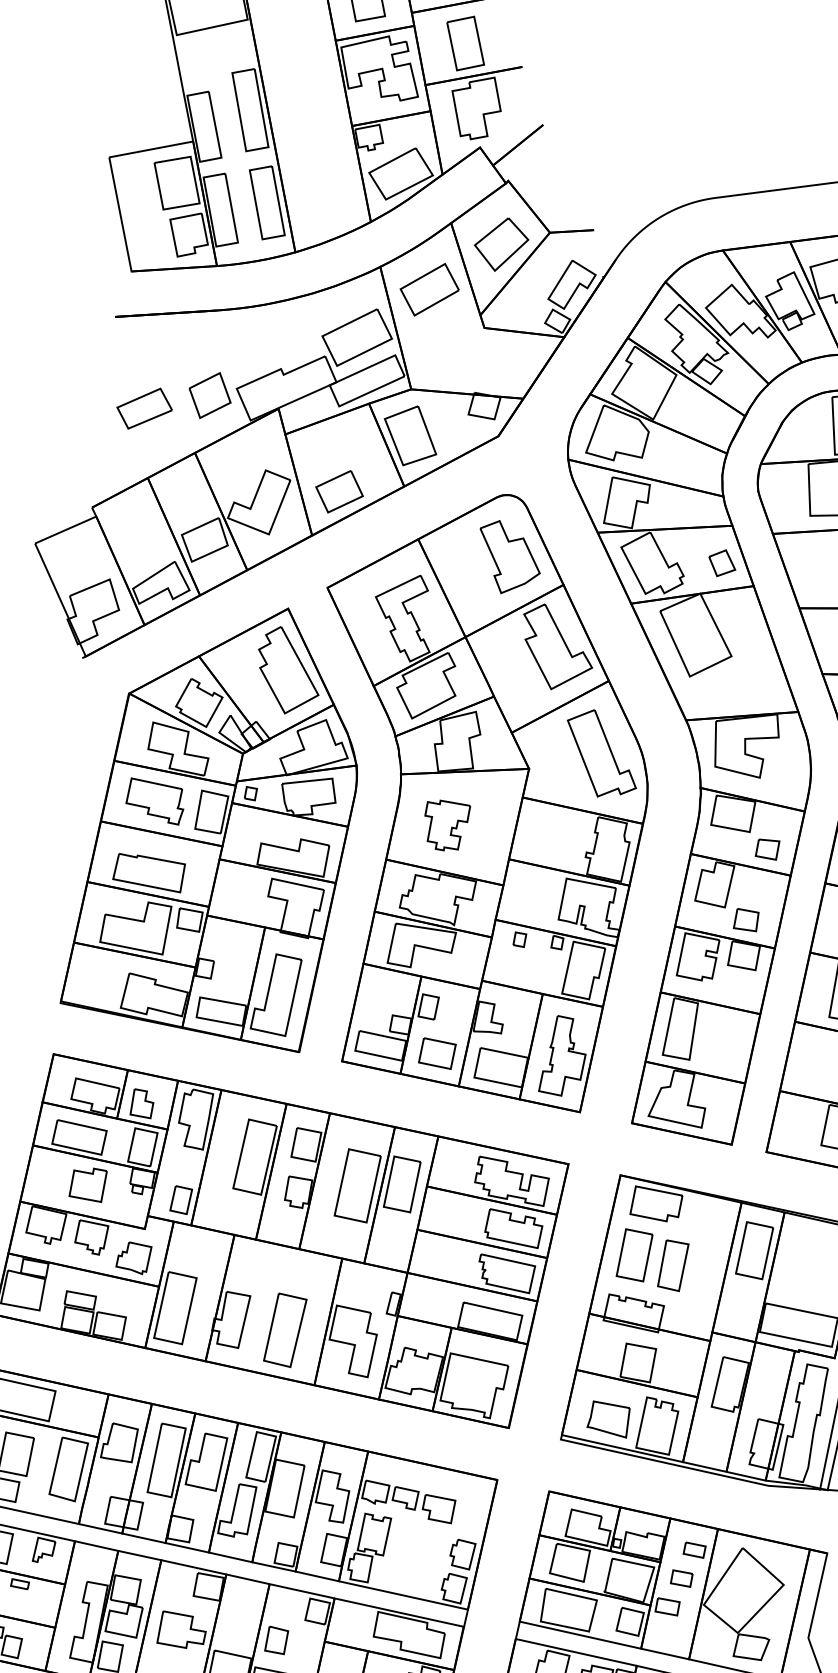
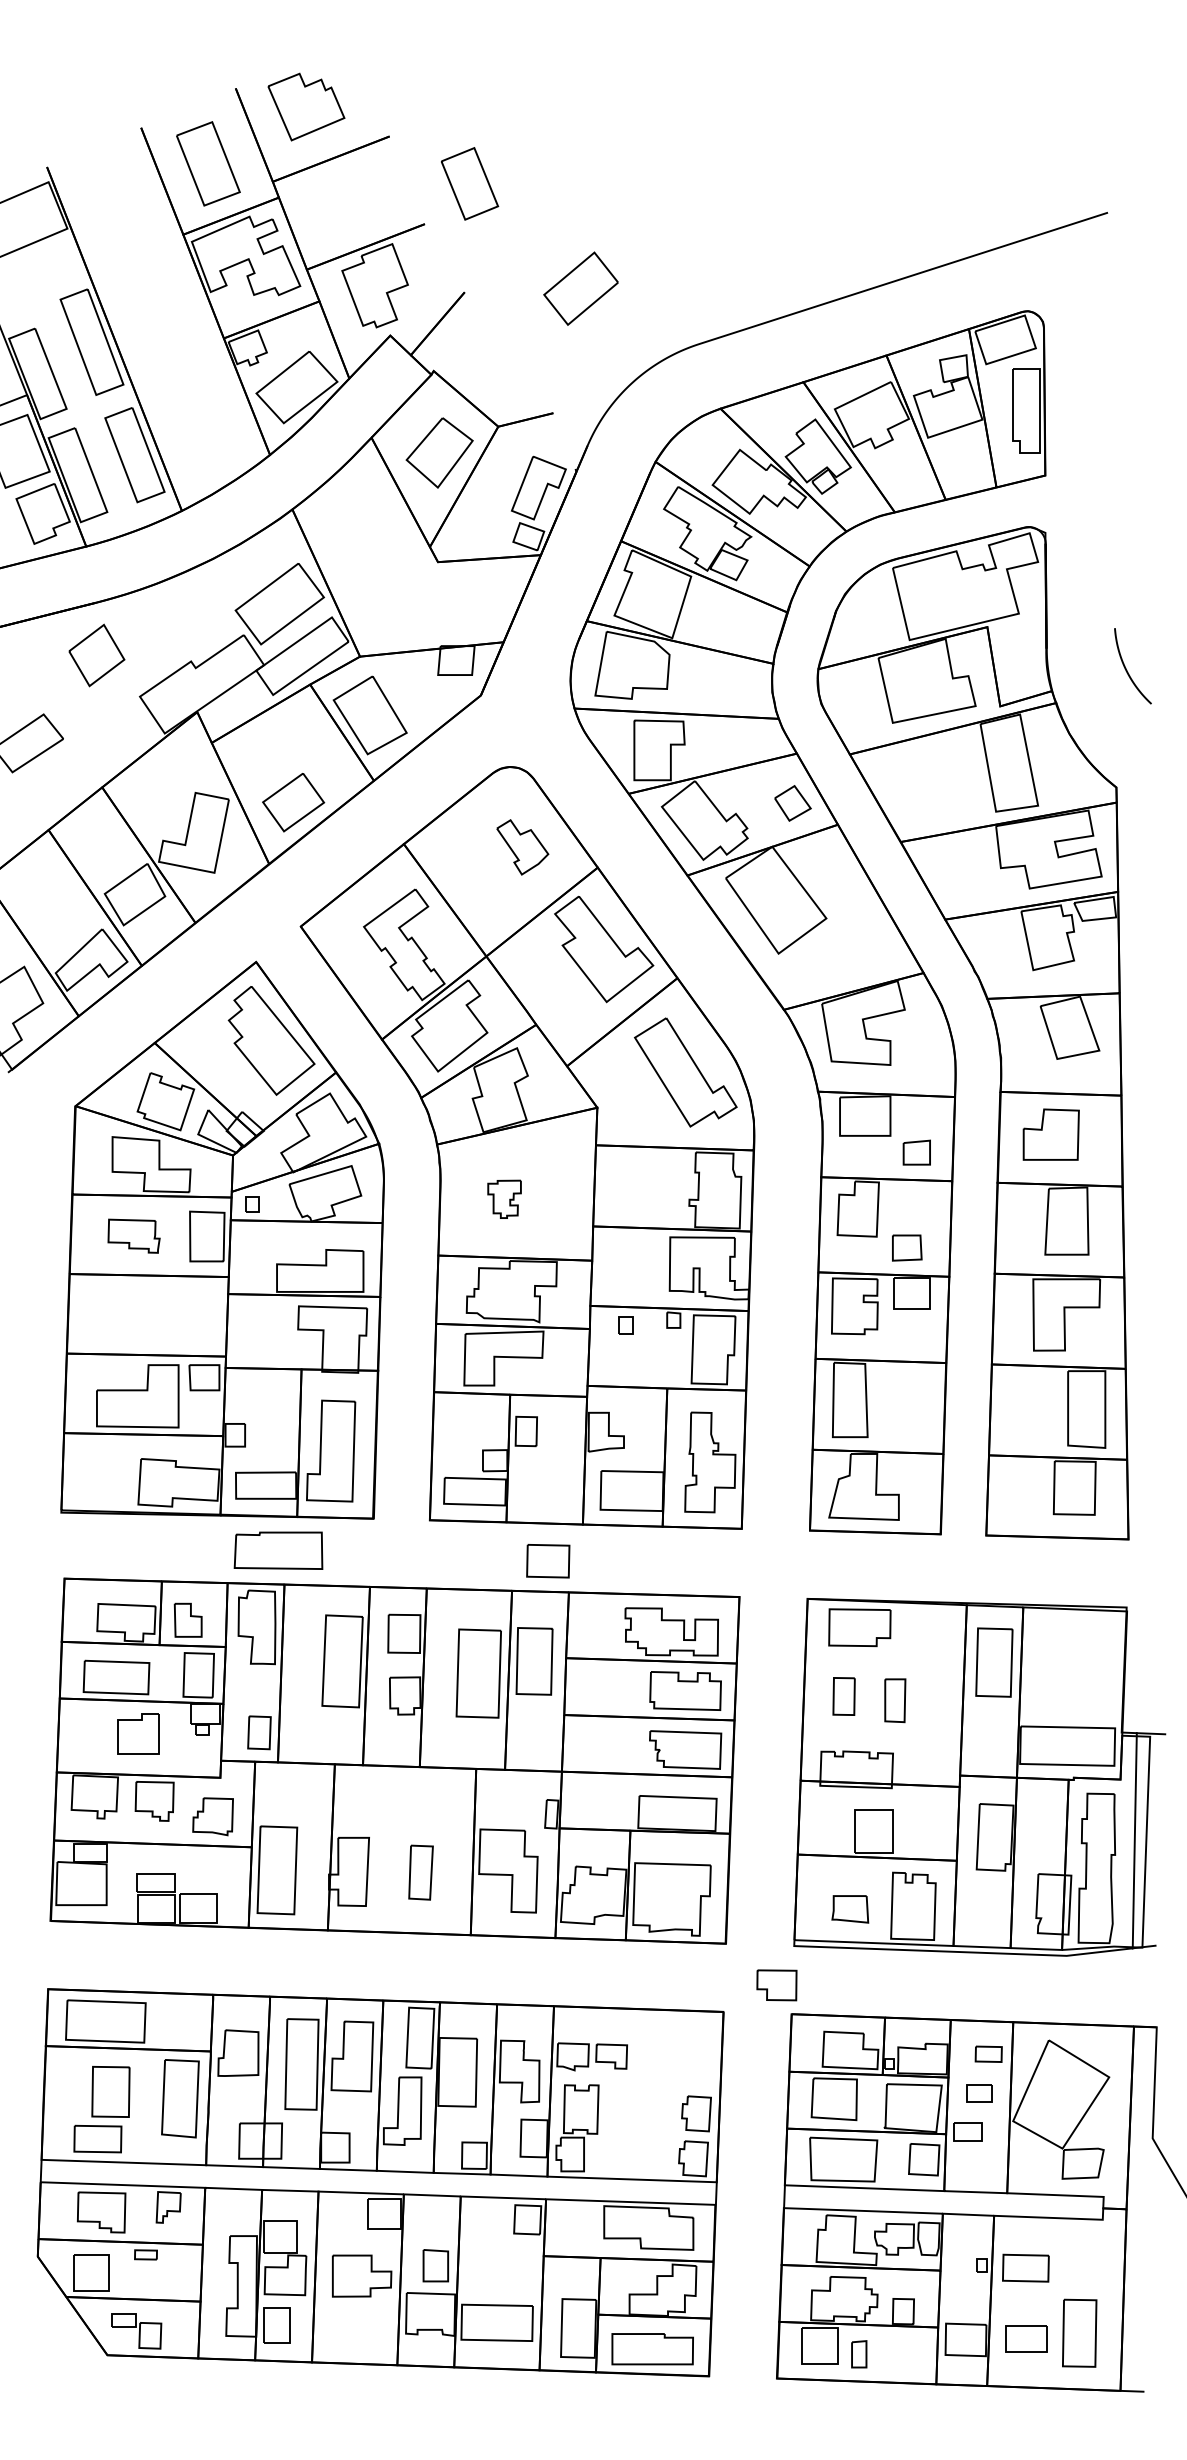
part: (466, 43) -> (470, 183), moved
part: (429, 289) -> (580, 288), moved
part: (209, 395) -> (96, 655), moved
part: (508, 558) -> (522, 847), size x0.6
part: (155, 800) -> (133, 1235), size x0.7
part: (444, 826) -> (504, 1199), size x0.6
part: (149, 871) -> (278, 1550), moved
part: (437, 1053) -> (548, 1561), moved
part: (634, 1255) -> (843, 1696), size x0.6
part: (673, 1265) -> (895, 1700), size x0.7
part: (284, 1330) -> (420, 1872), size x0.6
part: (608, 1419) -> (849, 1909), size x0.7
part: (438, 1509) -> (776, 1985), moved
part: (276, 1640) -> (435, 2265), moved

